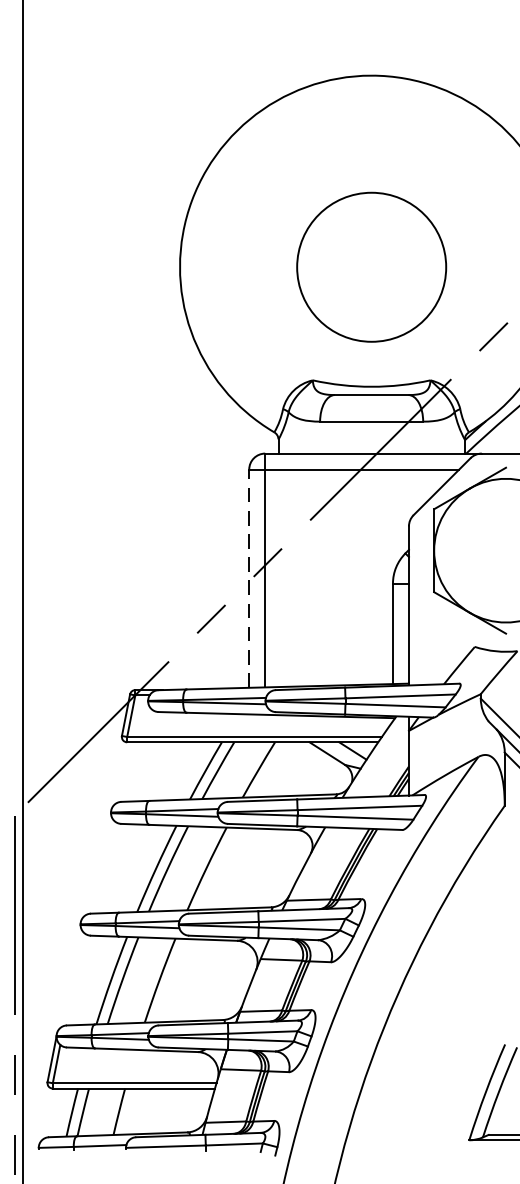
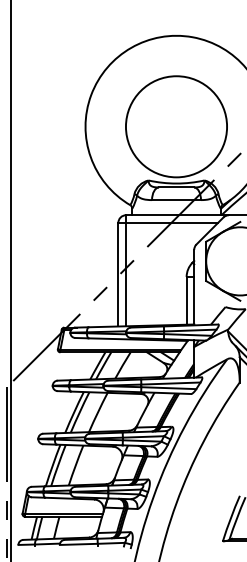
circle: (371, 266) -> (176, 126), size x1.43
line: (249, 578) -> (118, 274), dashed -> solid

